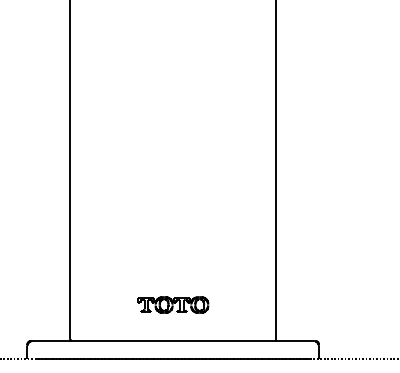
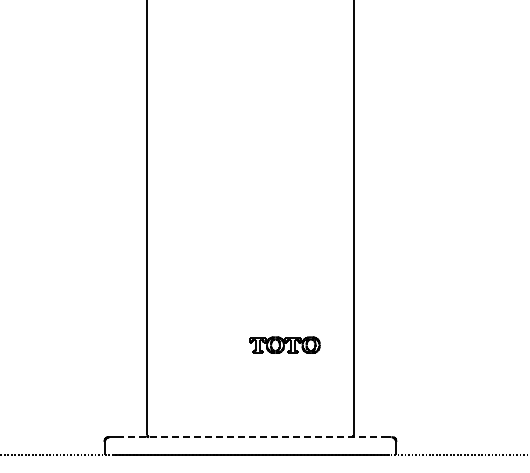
part: (173, 304) -> (284, 344), moved
line: (173, 341) -> (250, 437), solid -> dashed

